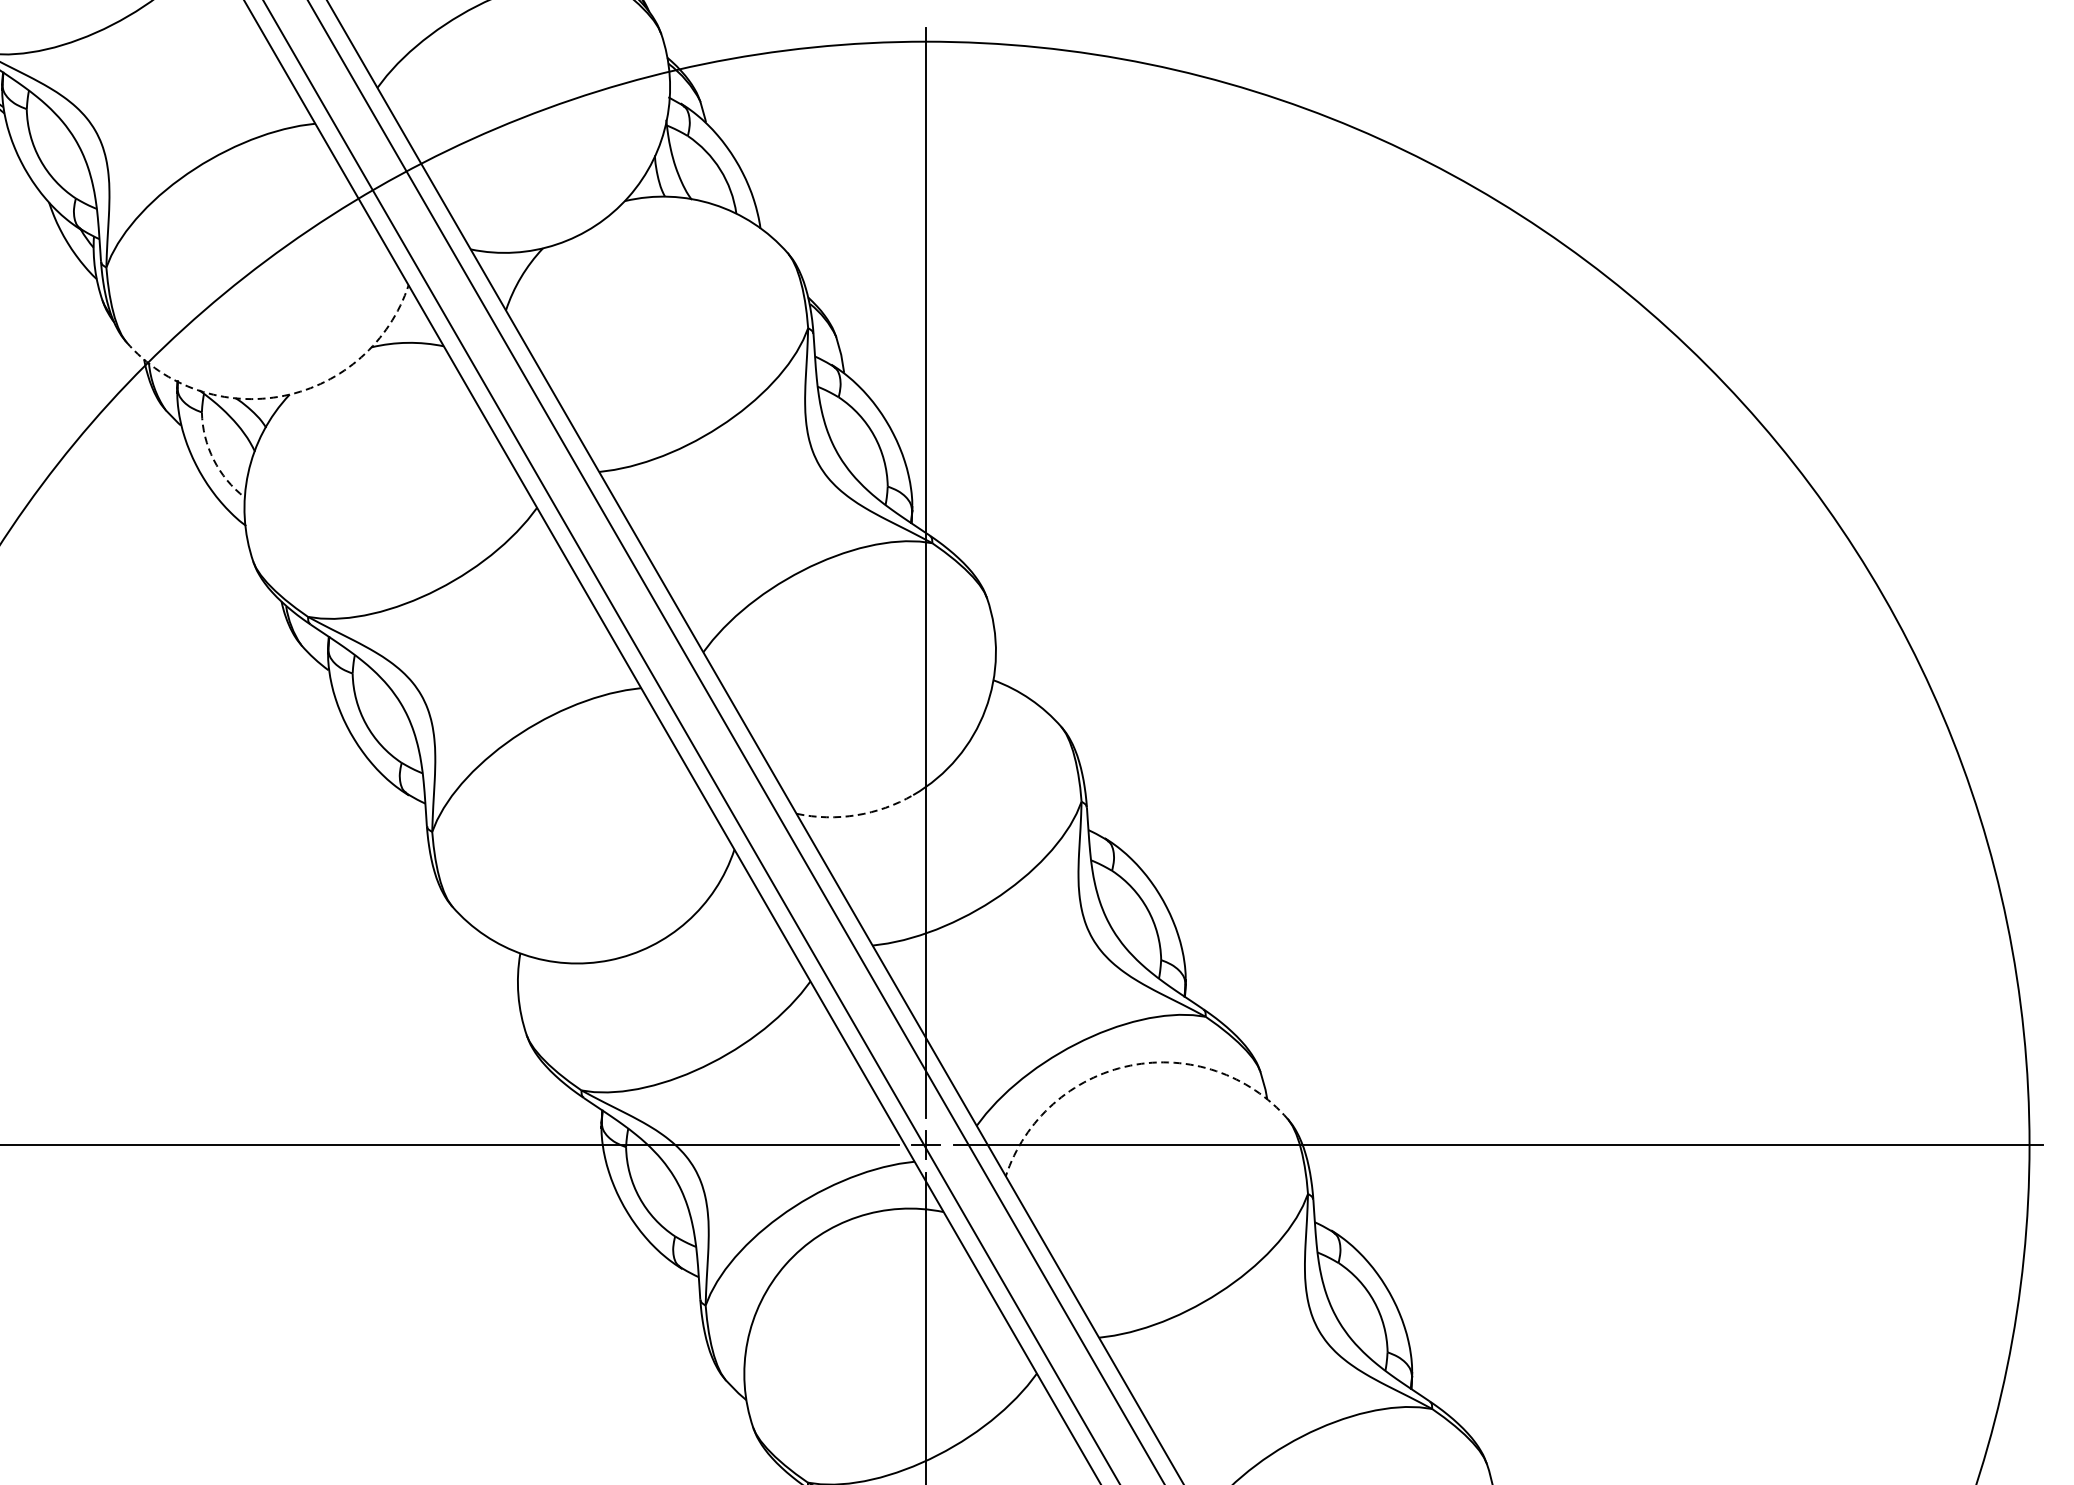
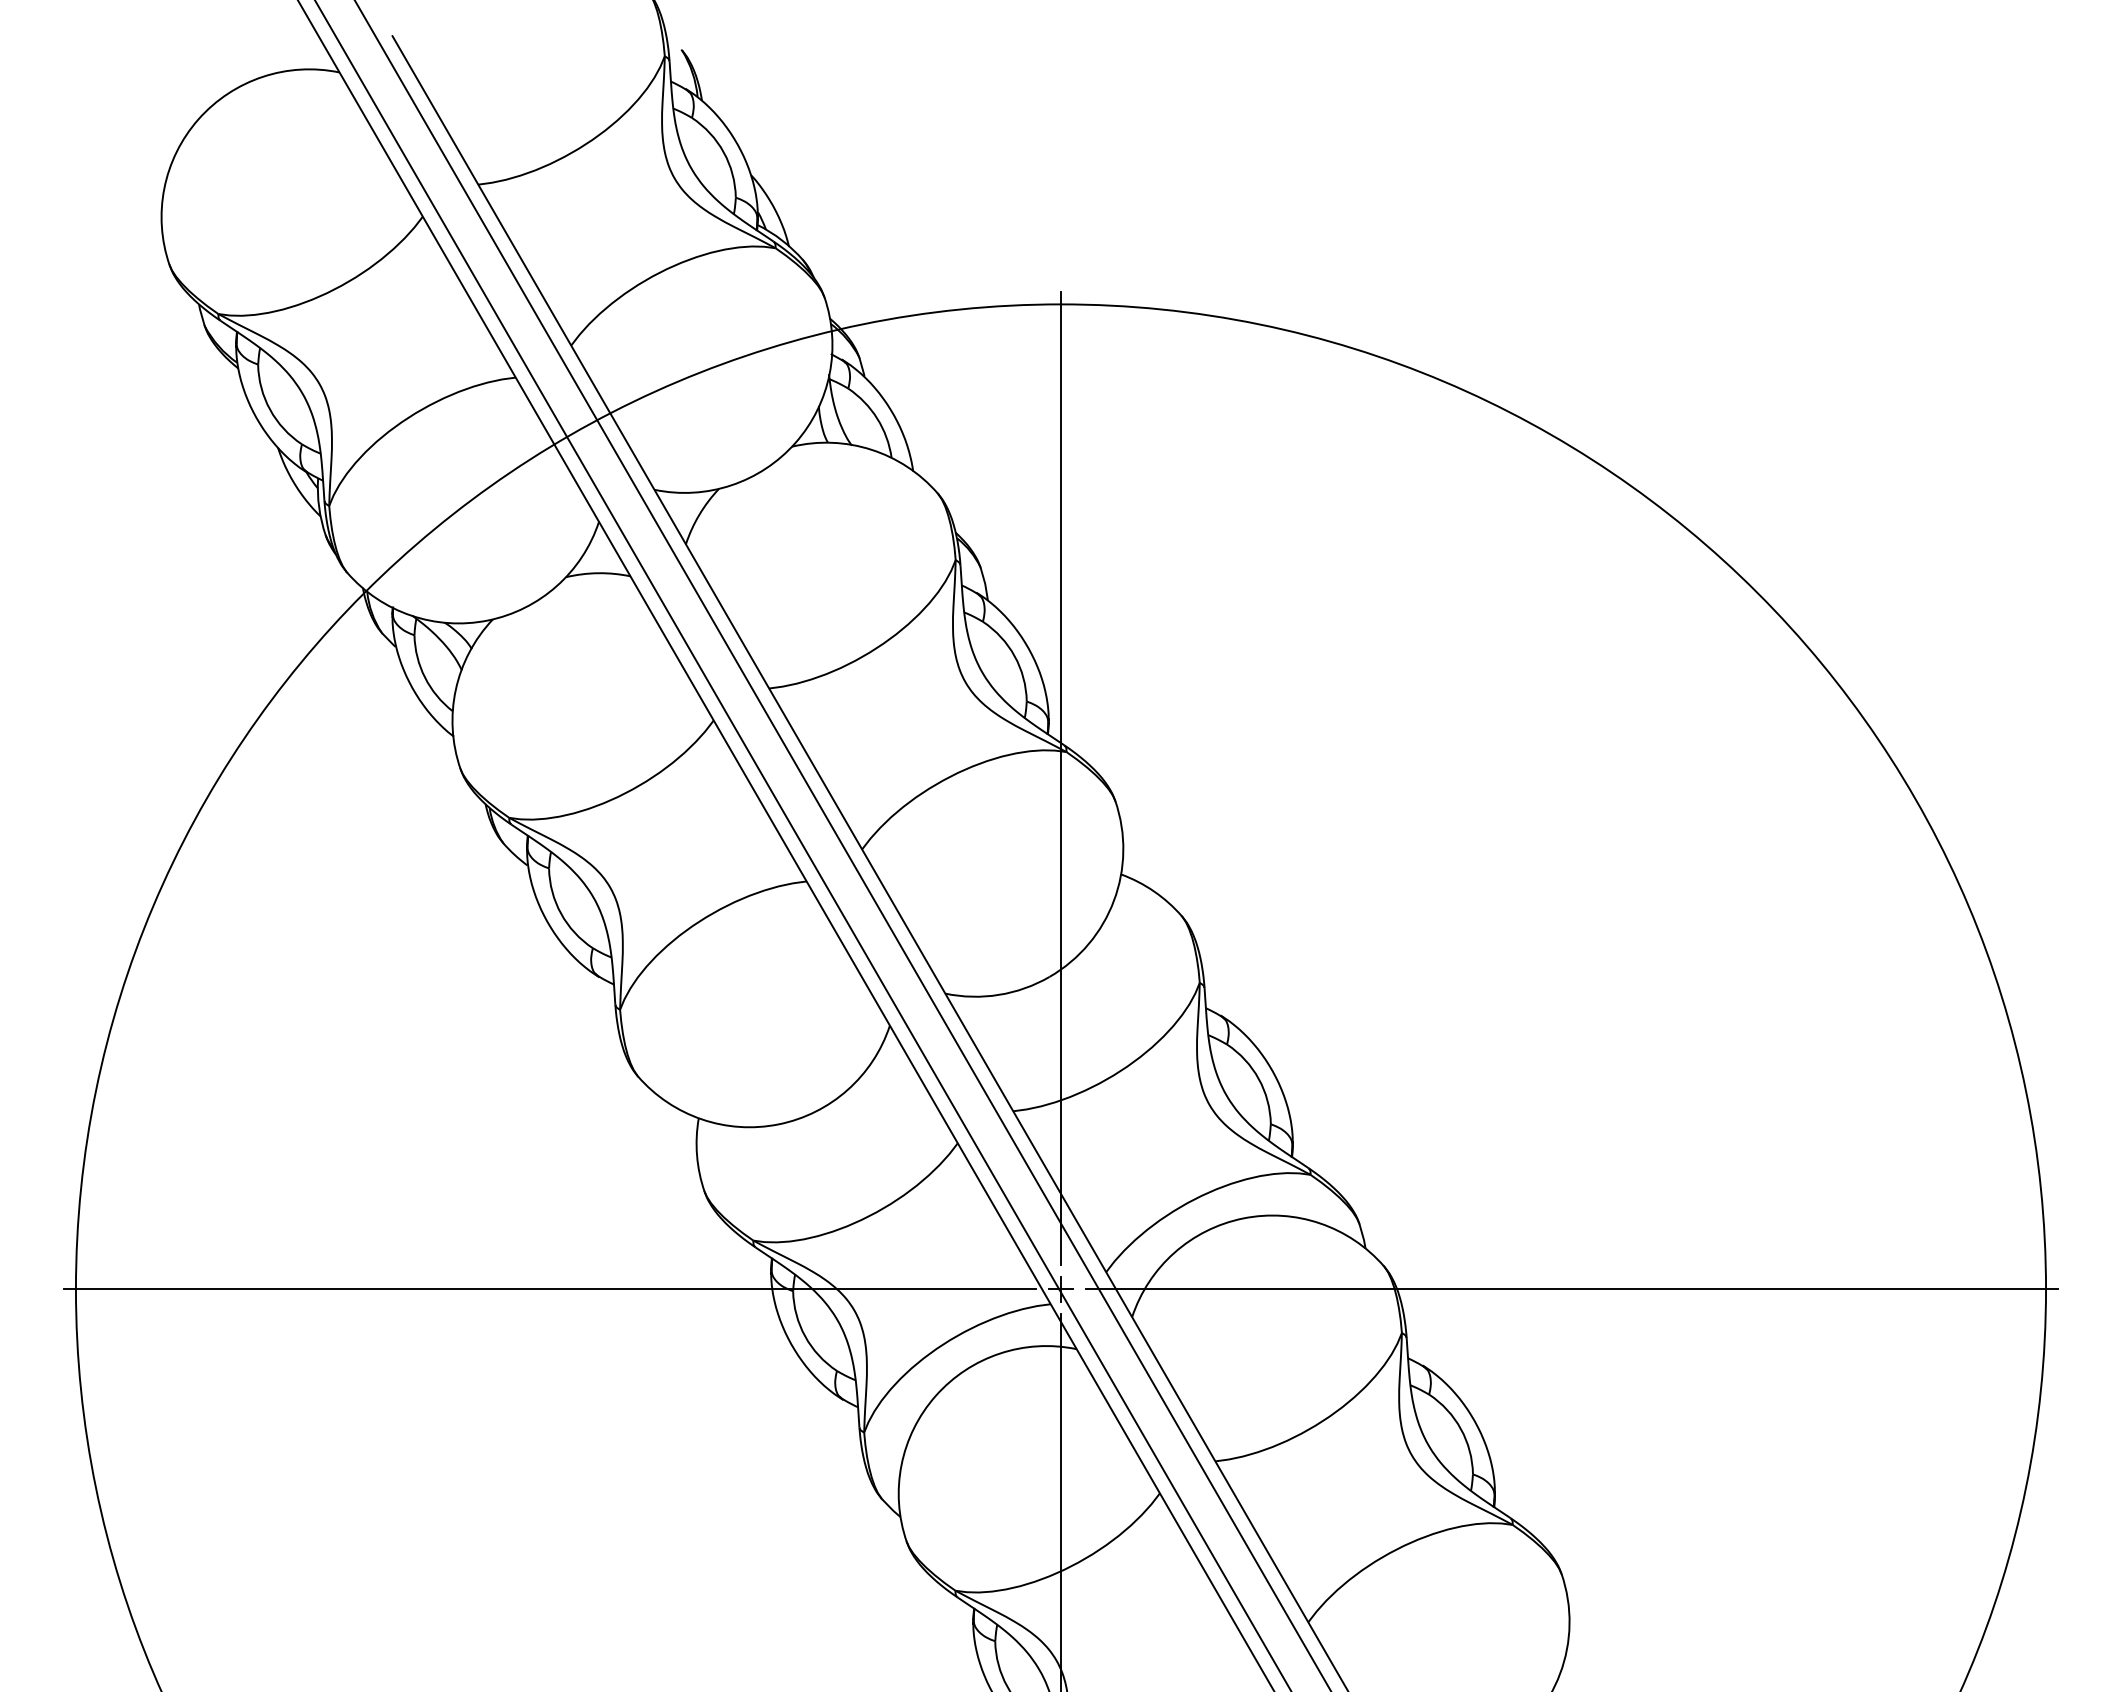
arc: (283, 395) -> (487, 620), dashed -> solid
arc: (214, 459) -> (425, 677), dashed -> solid
arc: (856, 814) -> (998, 994), dashed -> solid
arc: (1130, 1065) -> (1243, 1218), dashed -> solid

